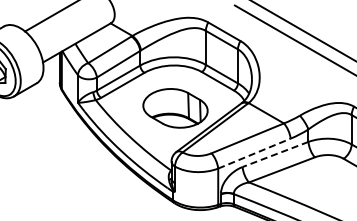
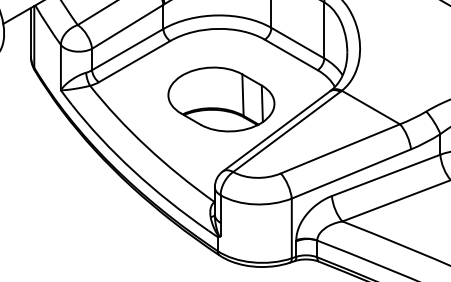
line: (254, 153) -> (351, 173), dashed -> solid
line: (275, 154) -> (386, 175), dashed -> solid

